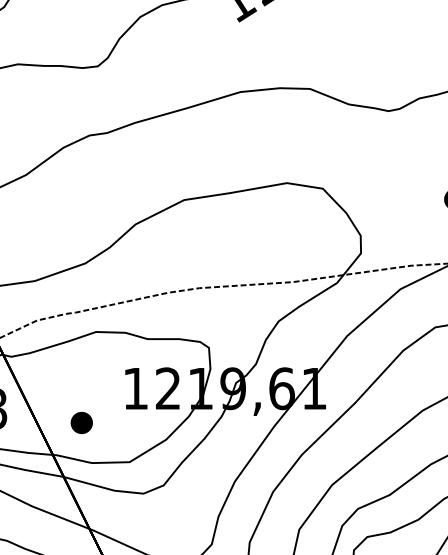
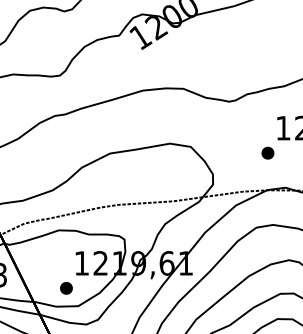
part: (81, 423) -> (66, 288), moved

